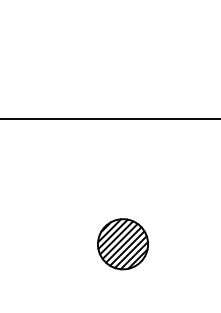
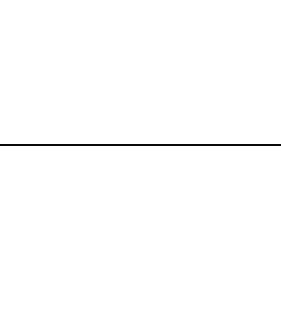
part: (122, 243) -> (133, 266), removed

